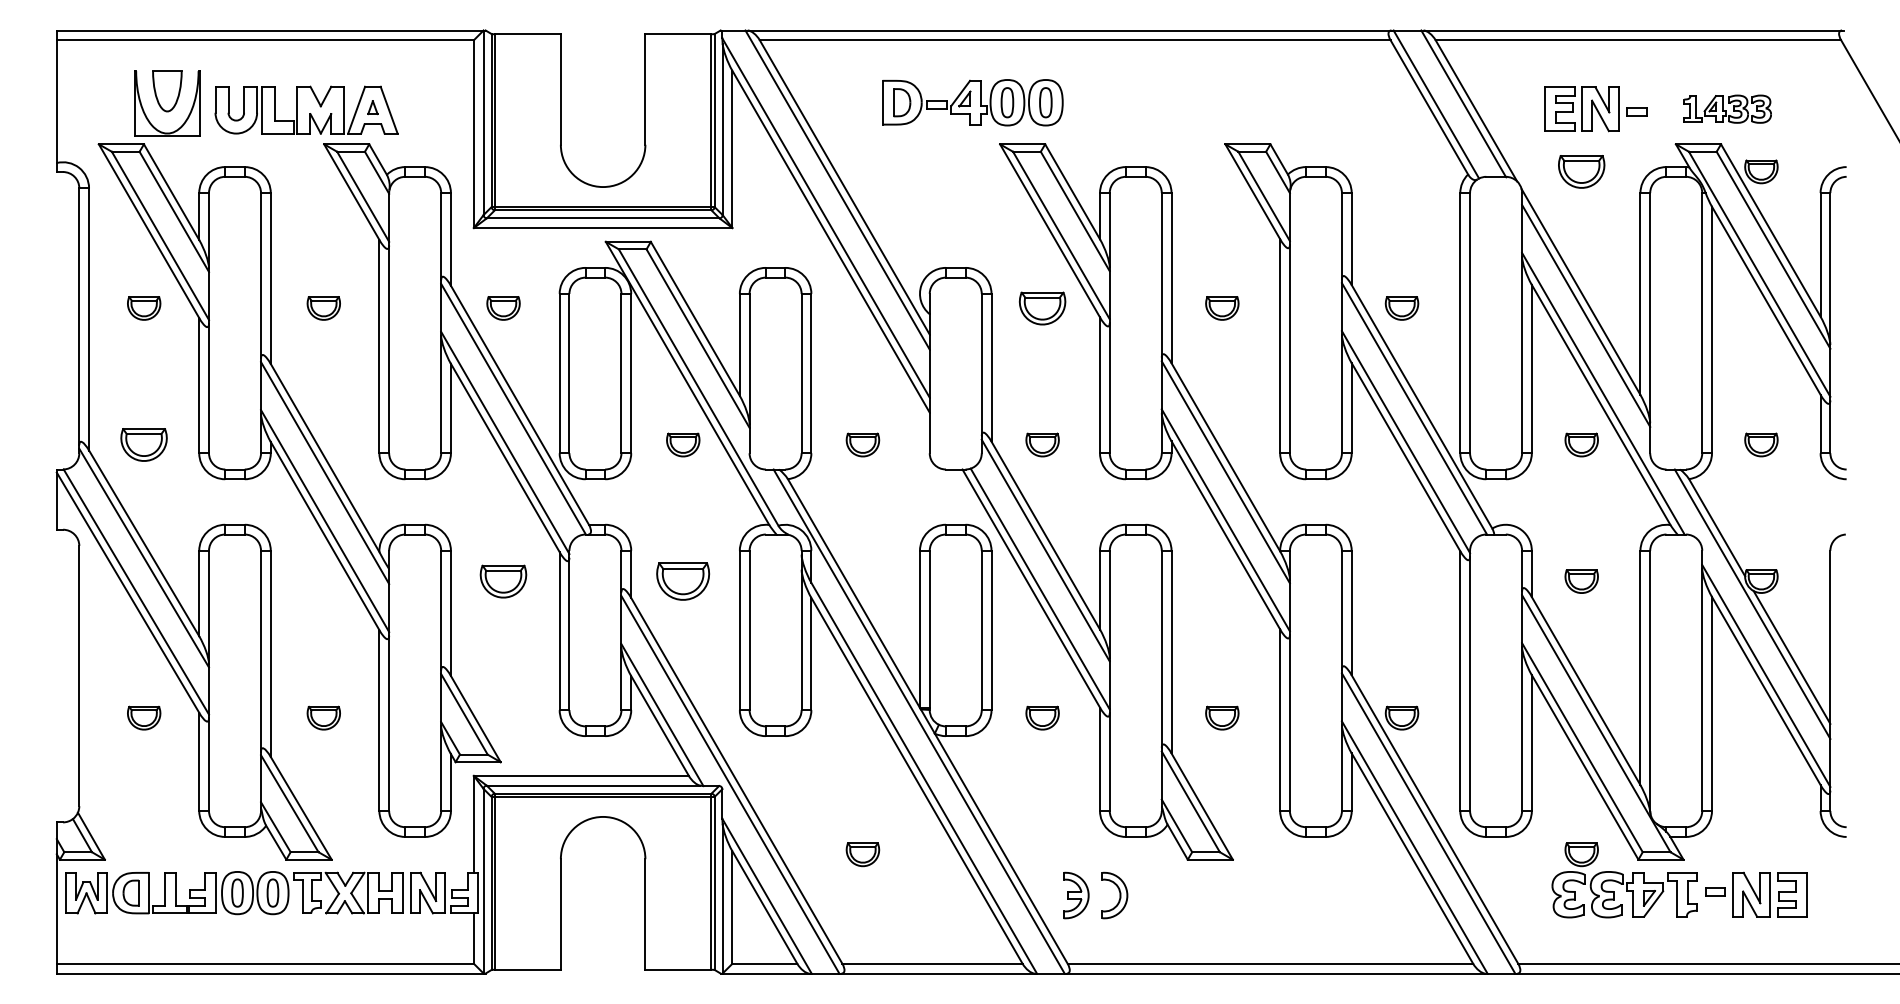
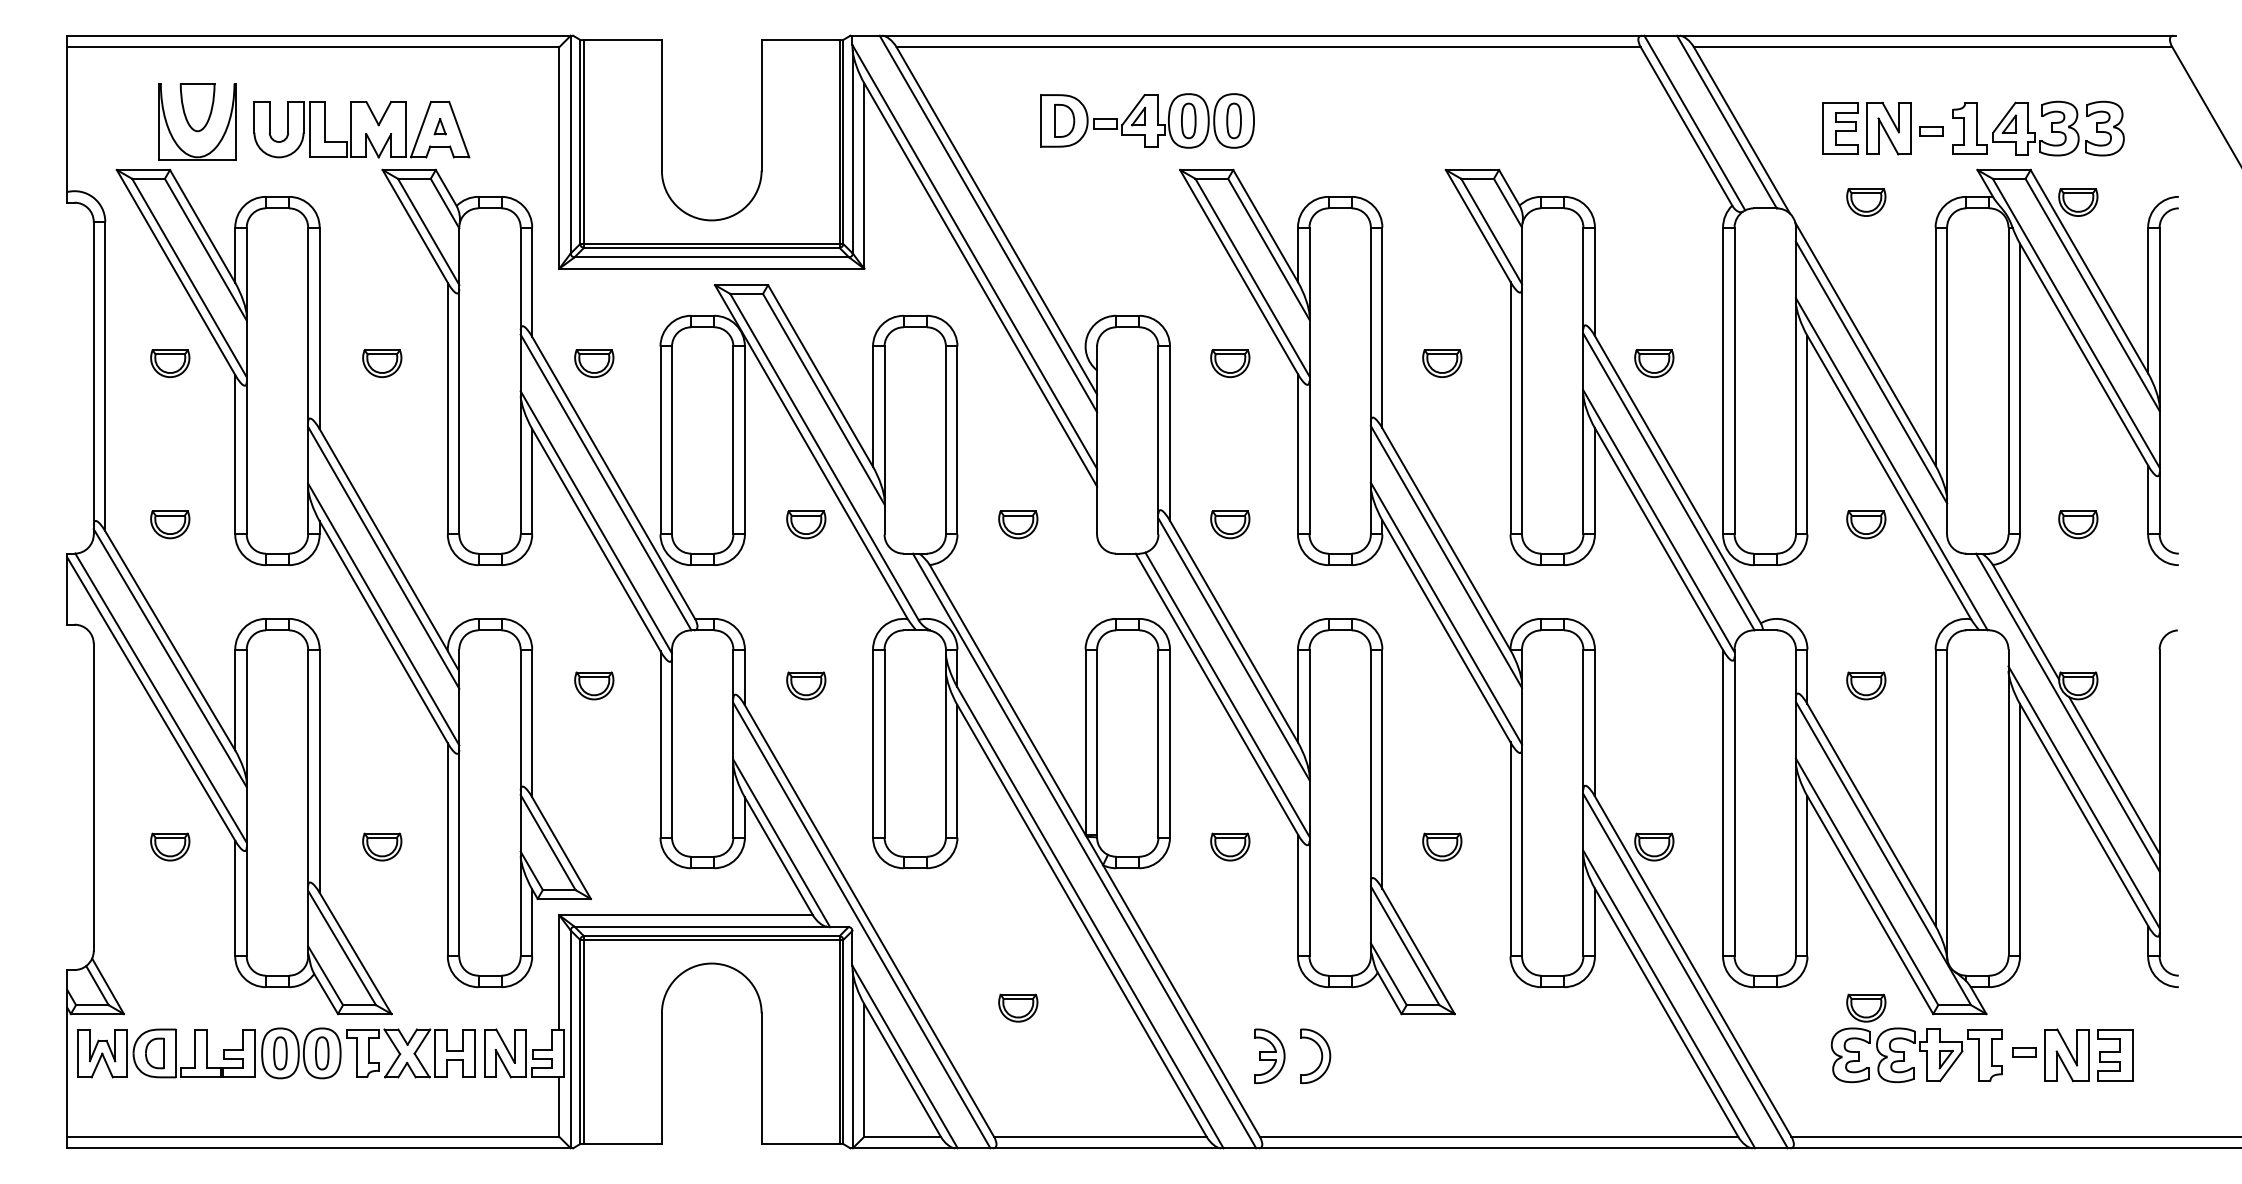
part: (1727, 109) -> (2038, 128), size x1.67
part: (1581, 171) -> (1866, 202), size x0.71
part: (1042, 308) -> (1230, 363), size x0.71
part: (144, 444) -> (170, 524), size x0.71
part: (503, 581) -> (594, 685), size x0.71
part: (683, 581) -> (806, 685), size x0.62

